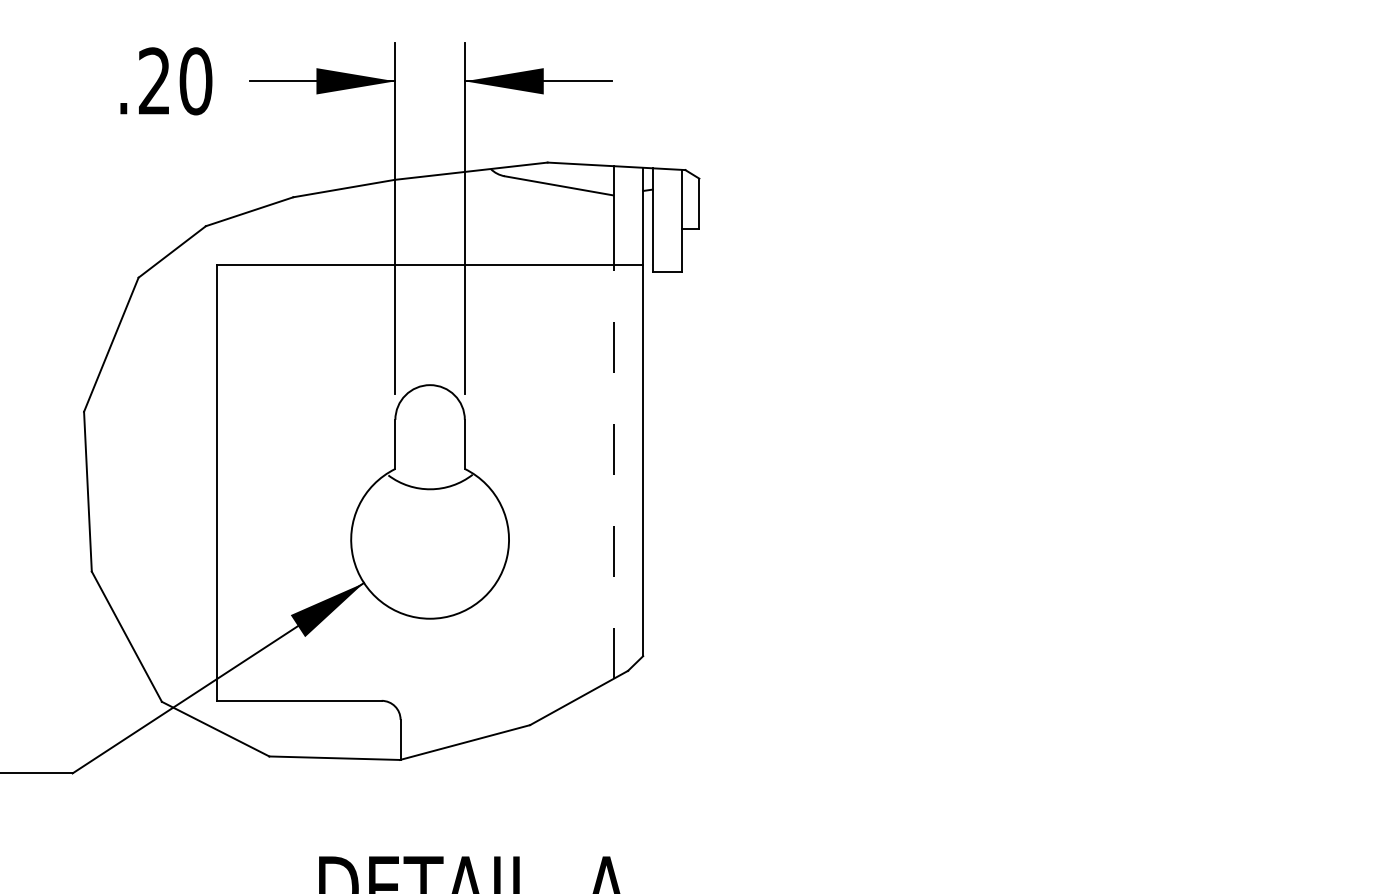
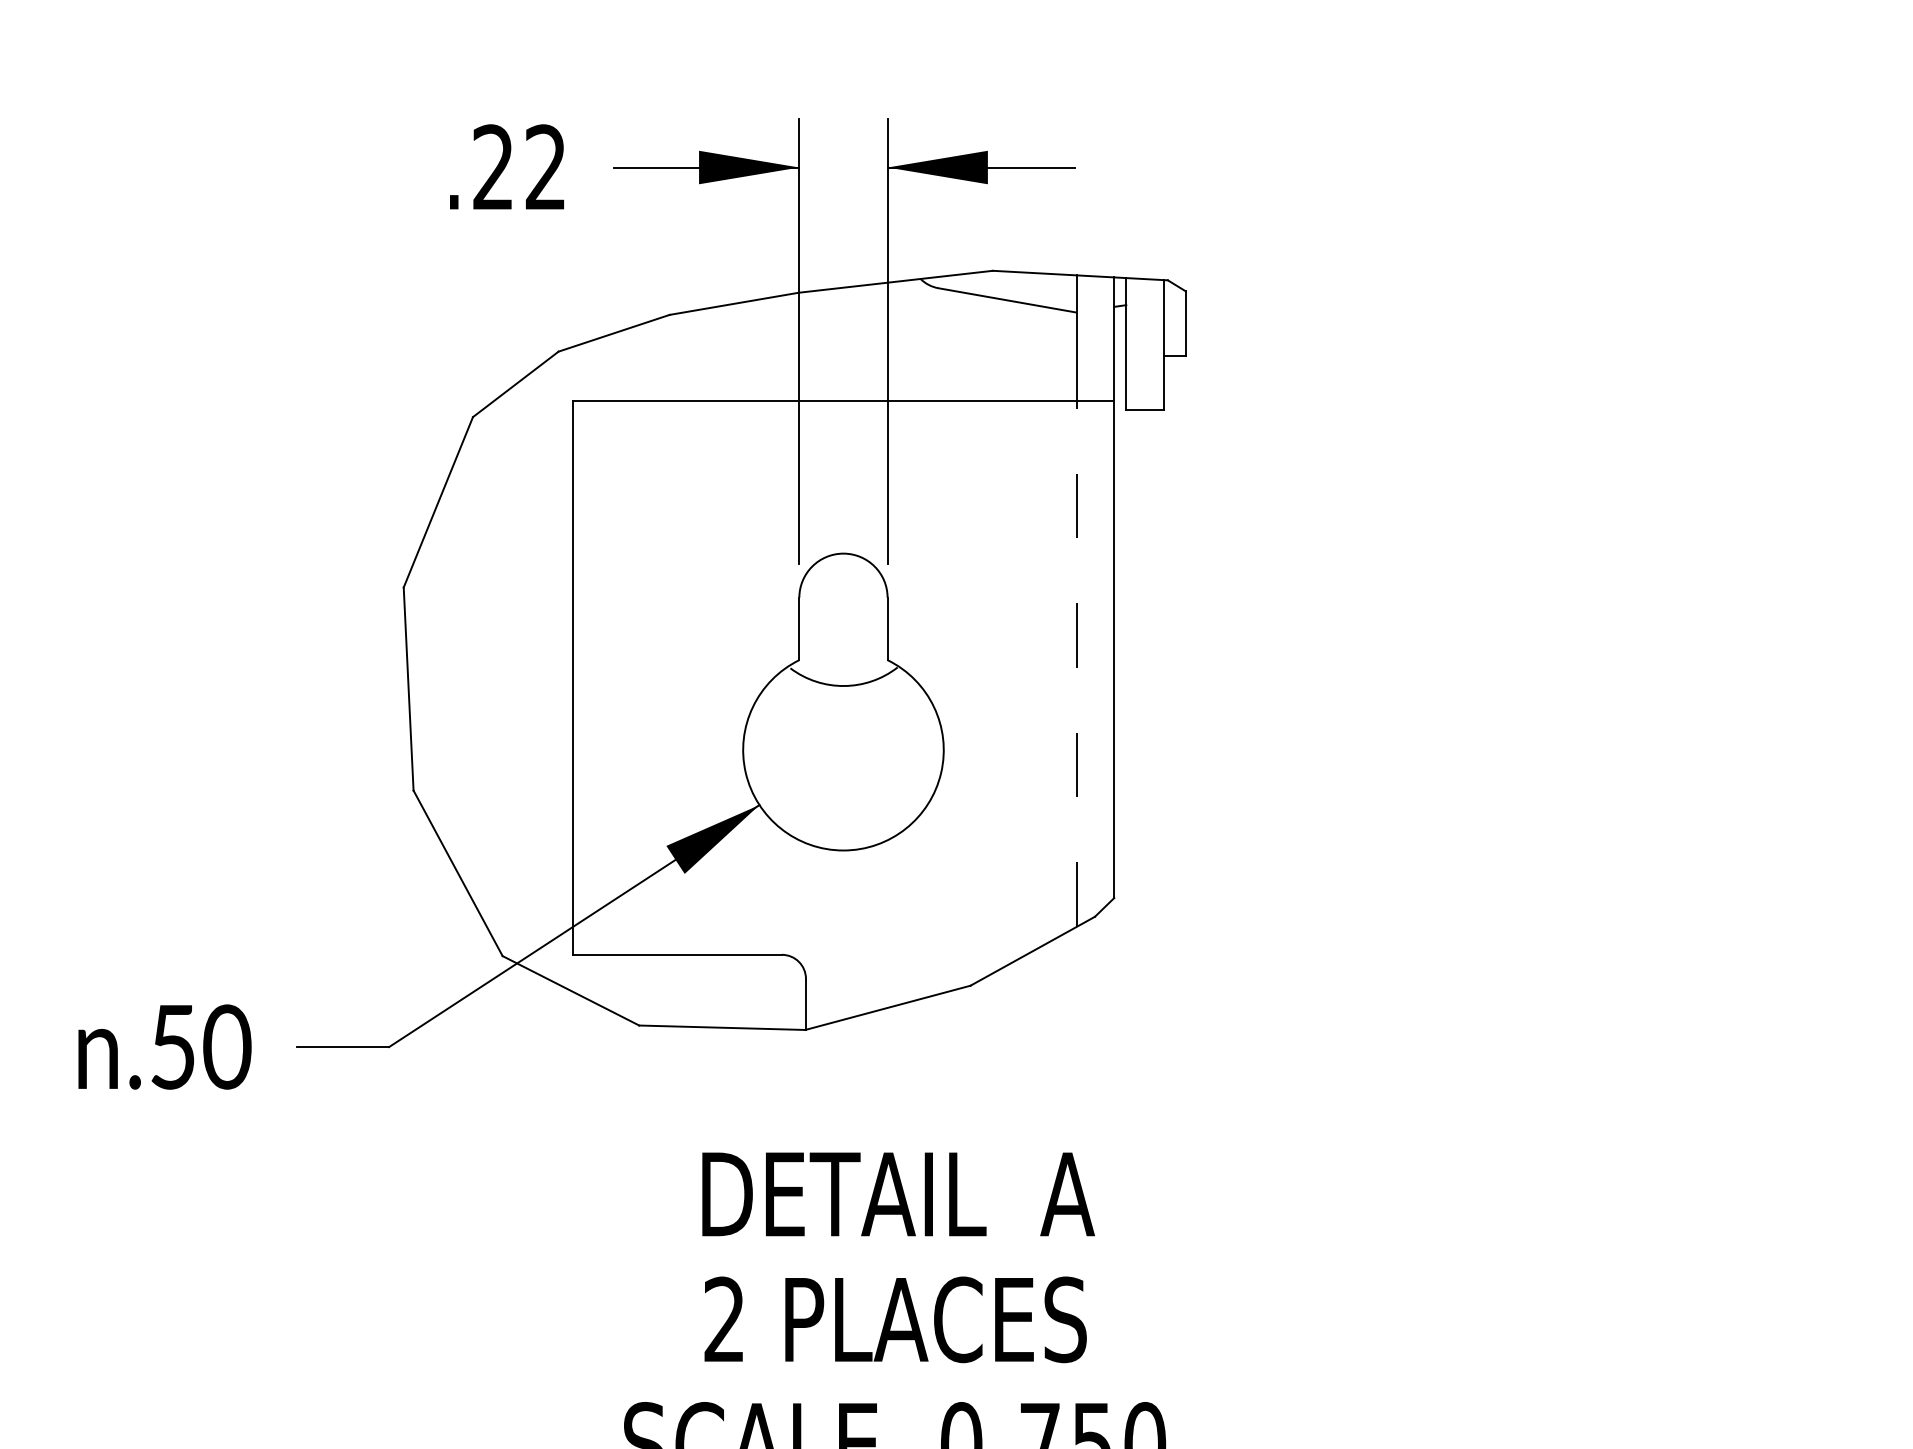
text: (195, 81) -> (545, 167), .20 -> .22

